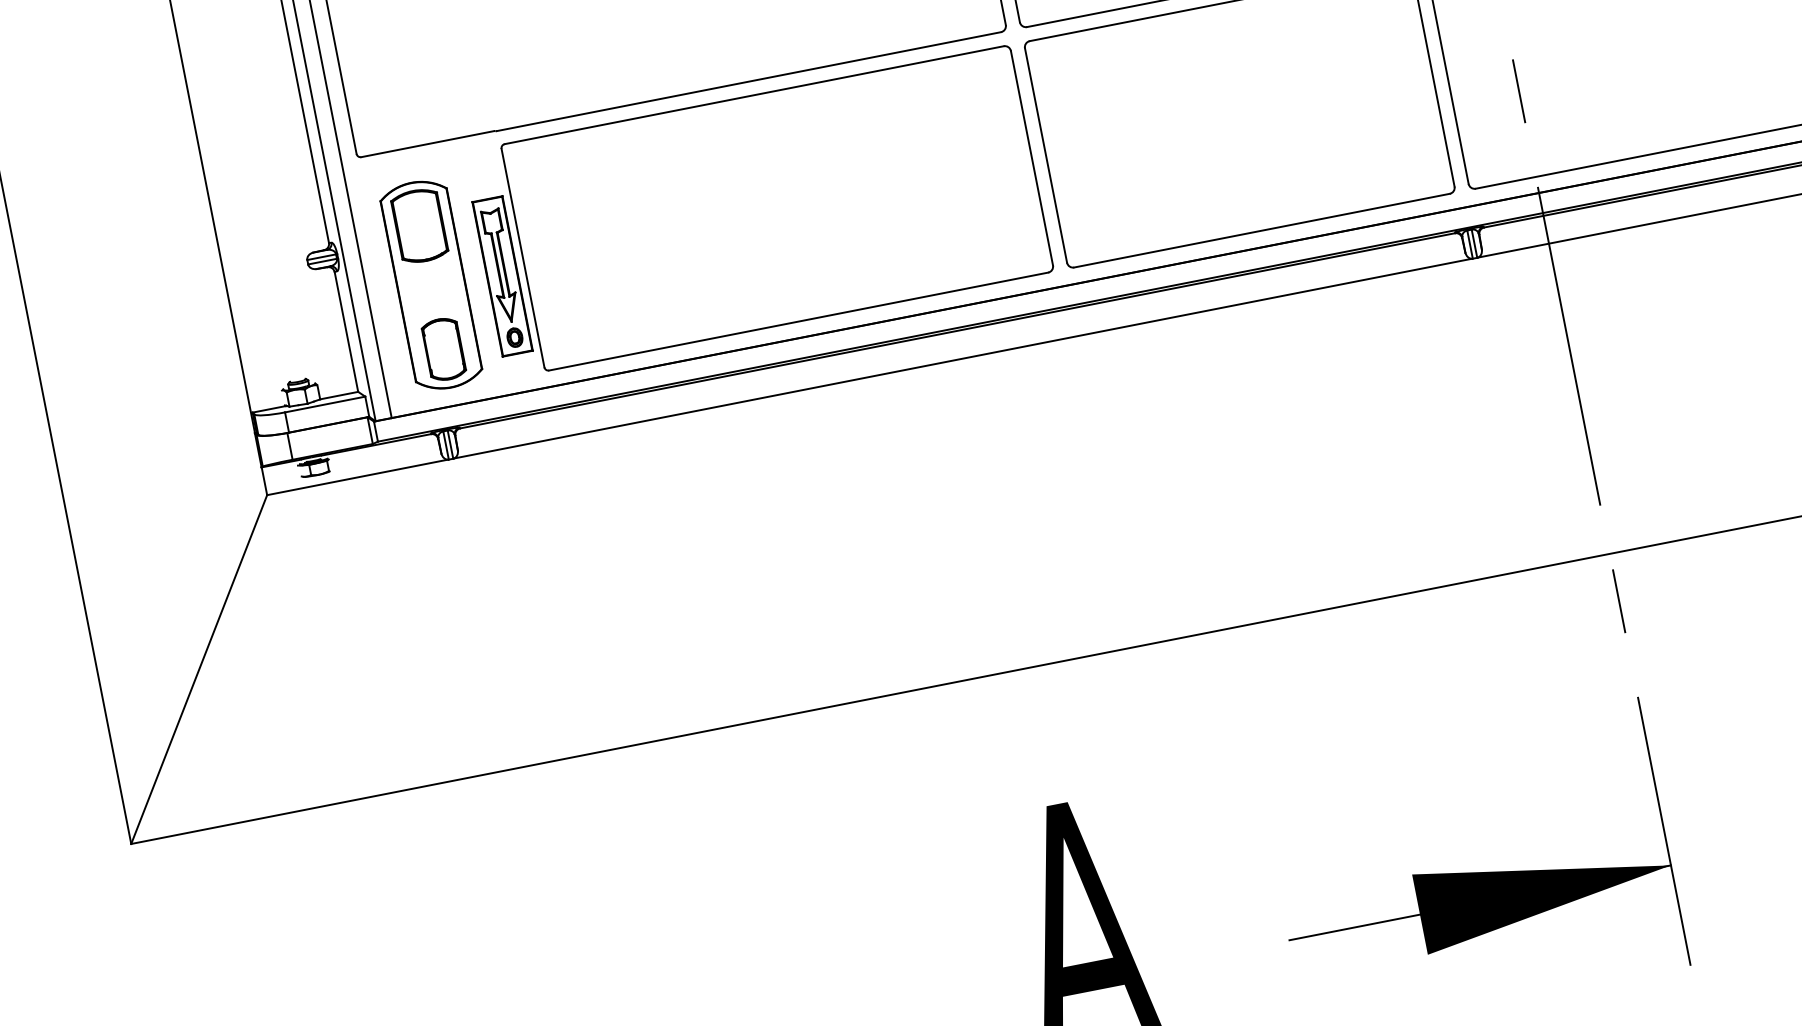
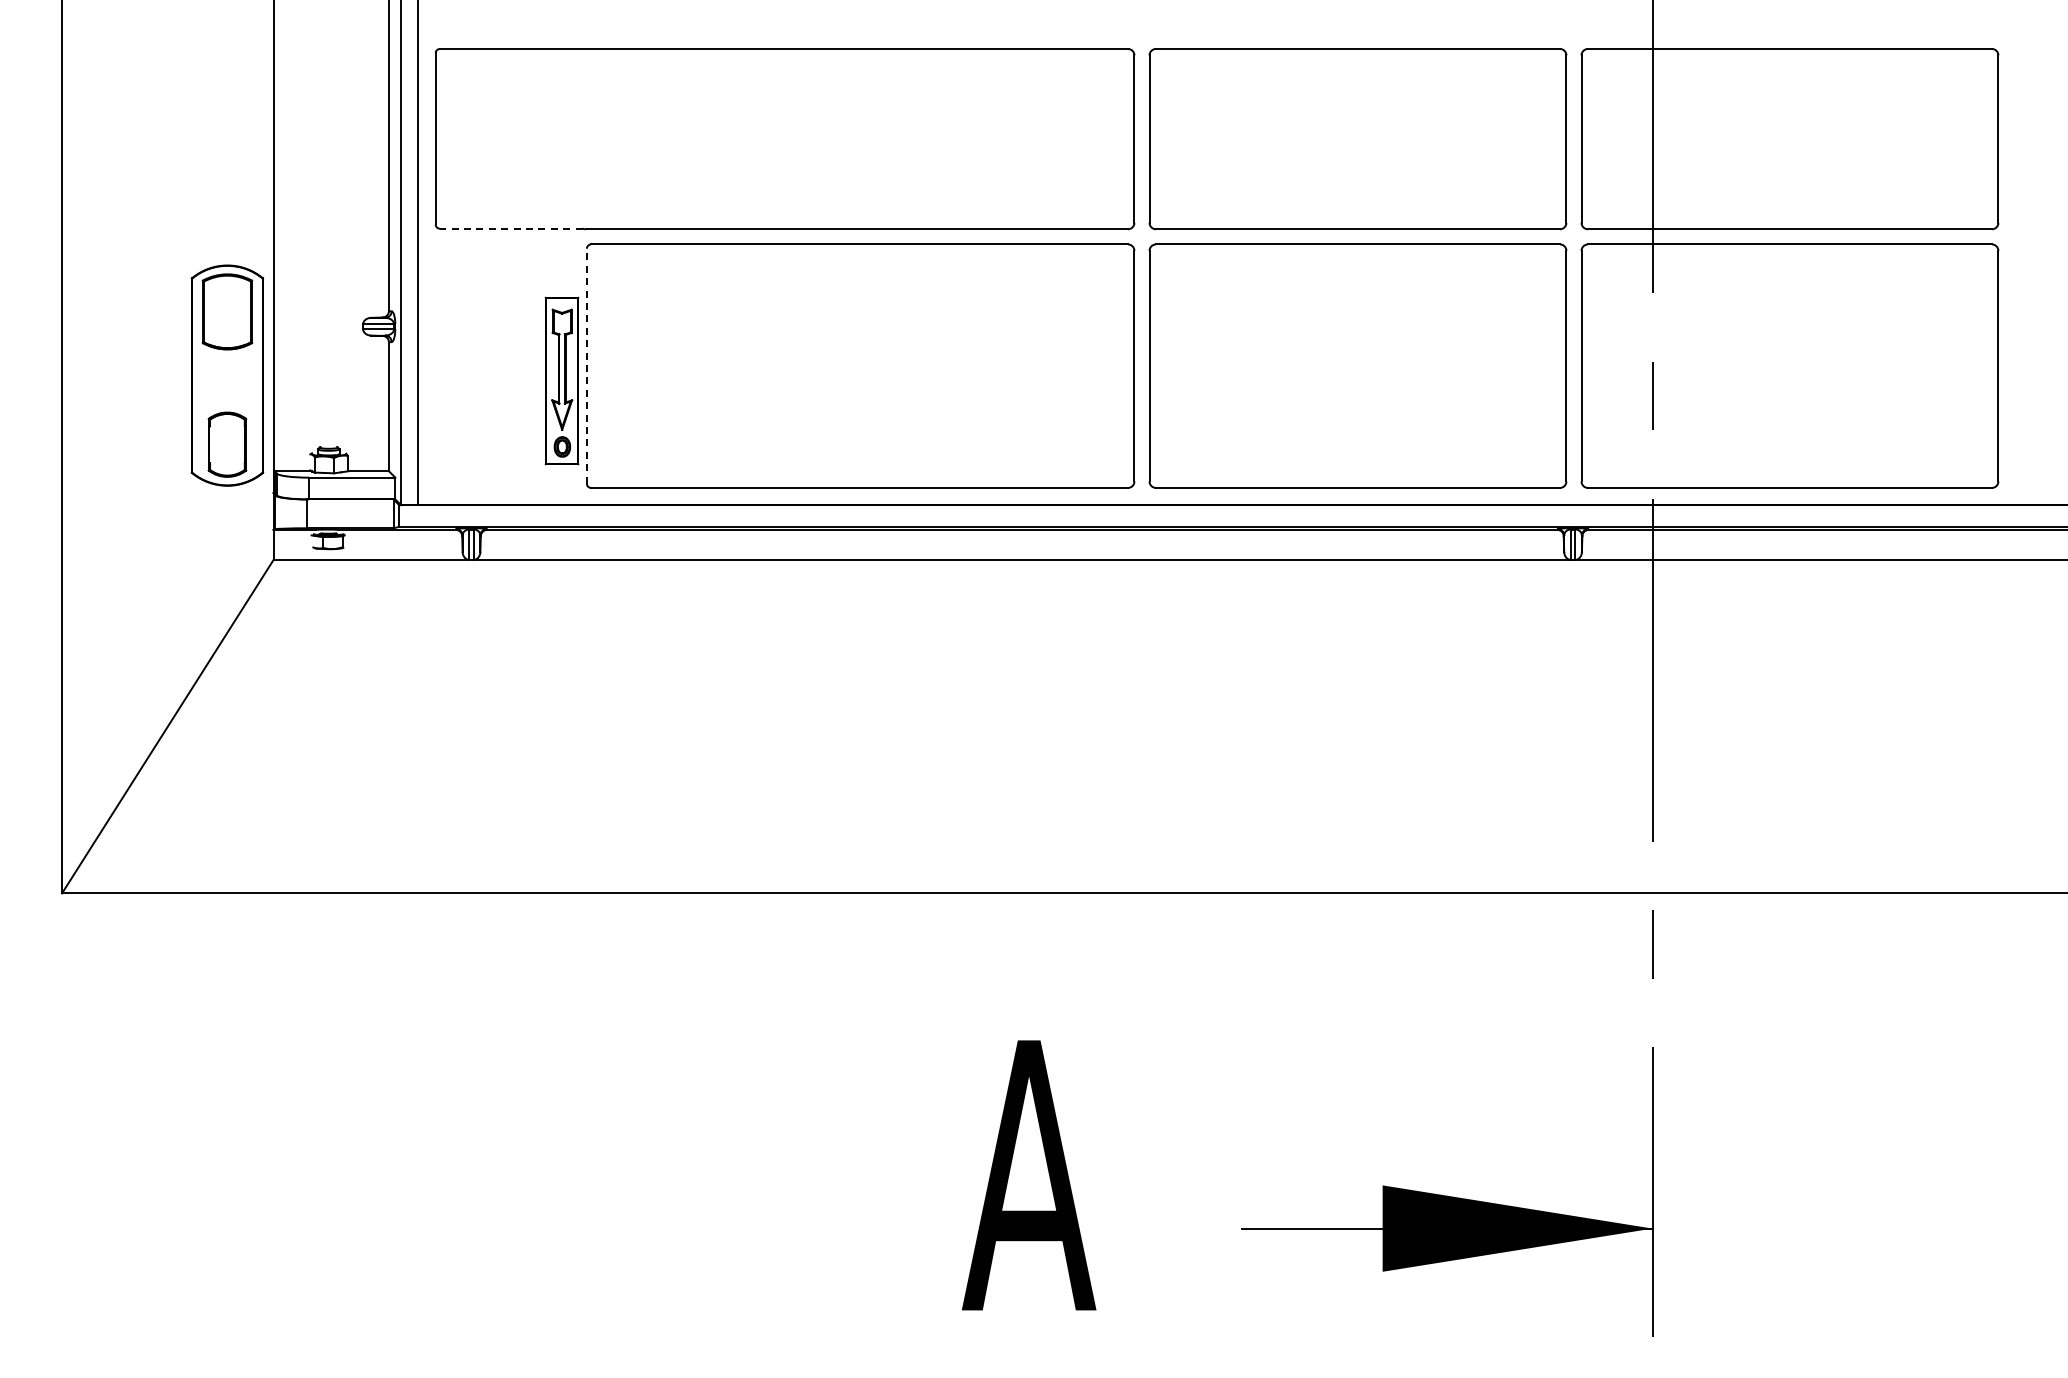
line: (426, 144) -> (510, 228), solid -> dashed
line: (522, 257) -> (586, 365), solid -> dashed
part: (431, 285) -> (227, 375), moved

